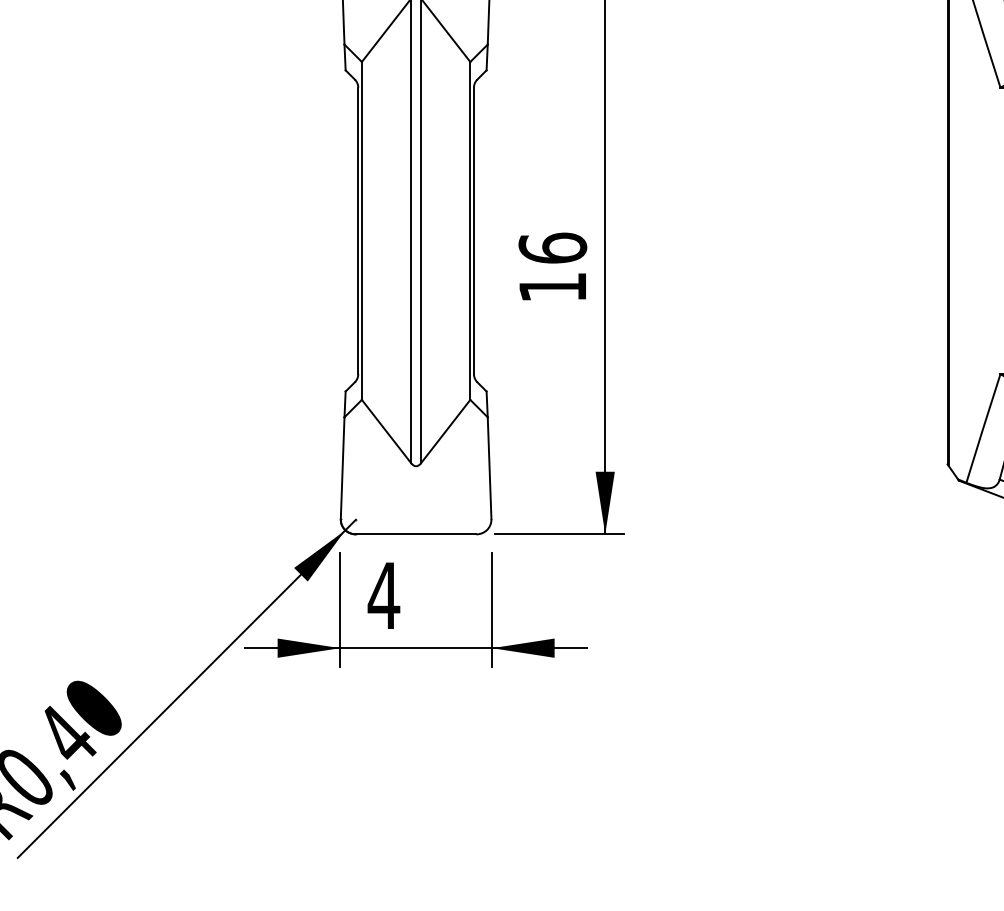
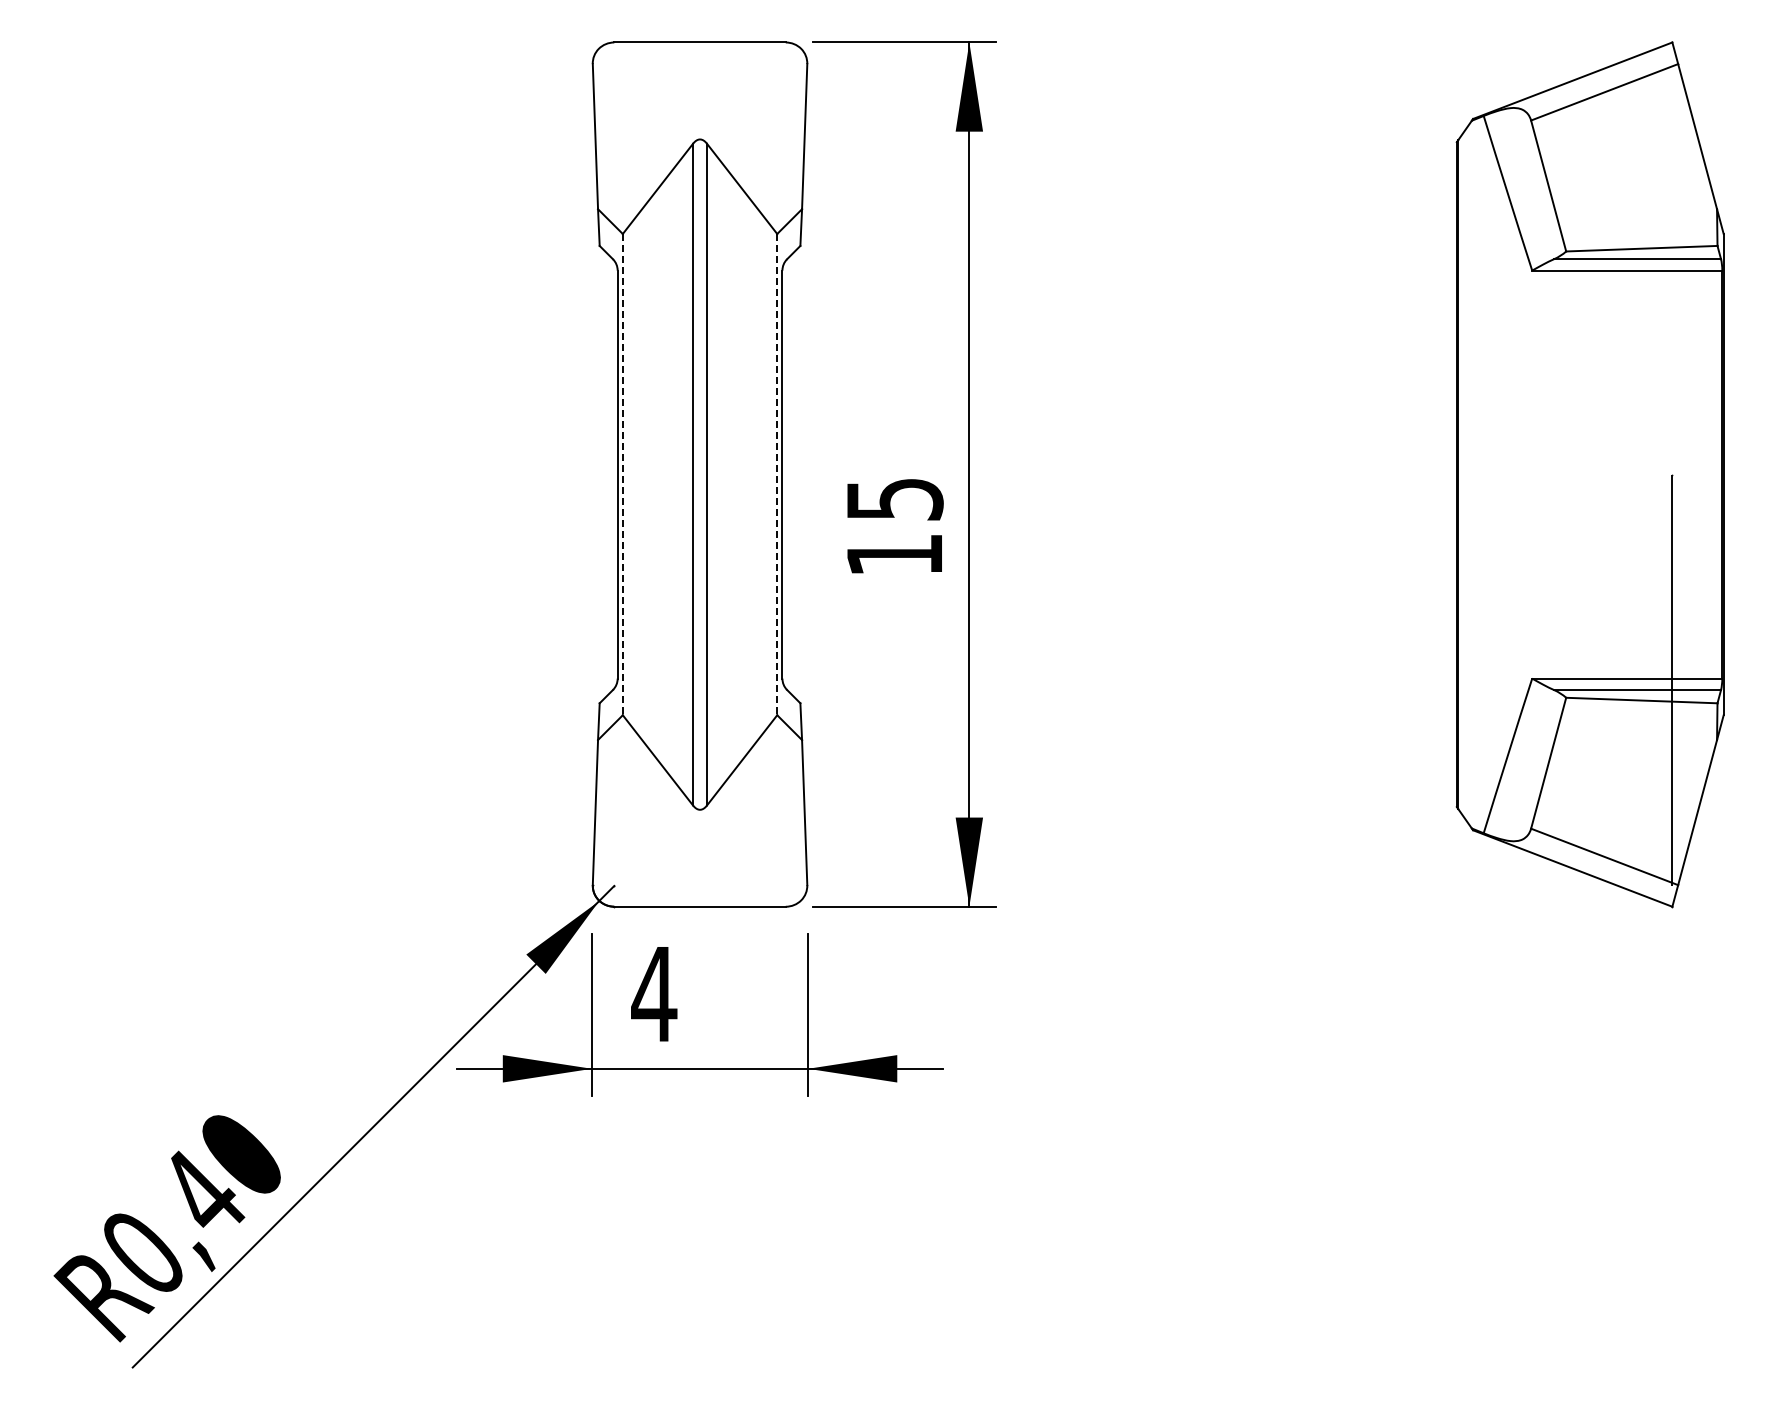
line: (361, 230) -> (622, 474), solid -> dashed
line: (470, 230) -> (777, 474), solid -> dashed
text: (552, 247) -> (894, 498), 16 -> 15

